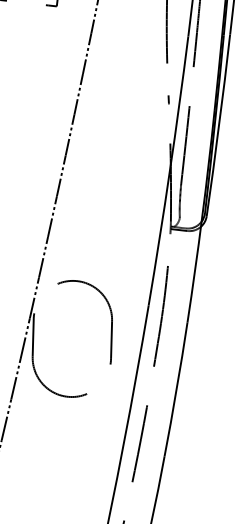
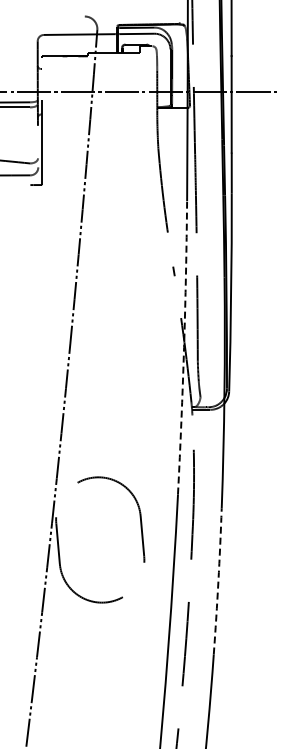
arc: (170, 170) -> (184, 347), solid -> dashed
arc: (176, 389) -> (218, 581), solid -> dashed

